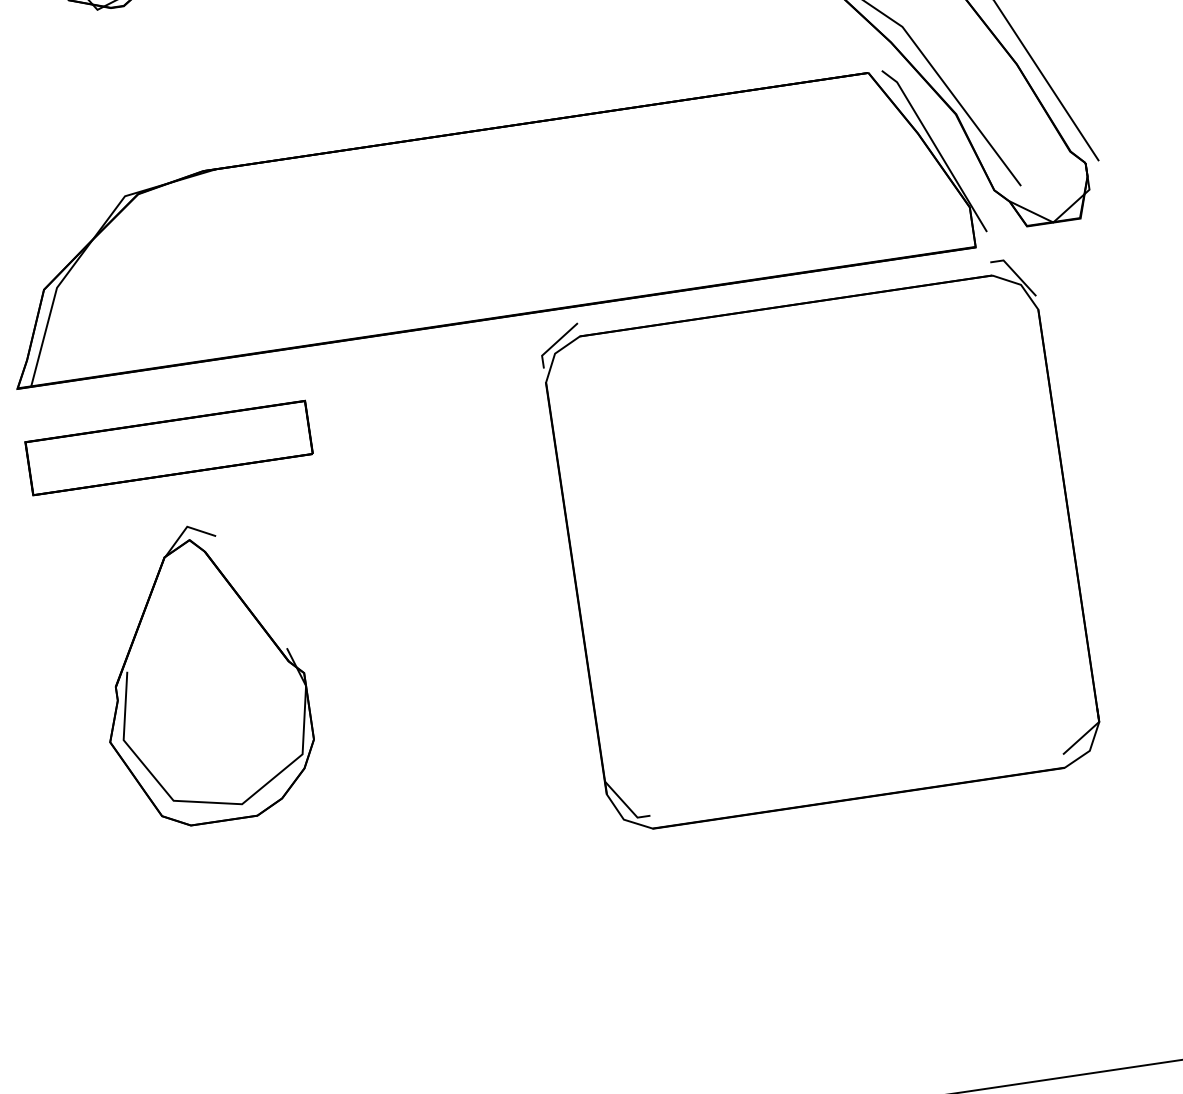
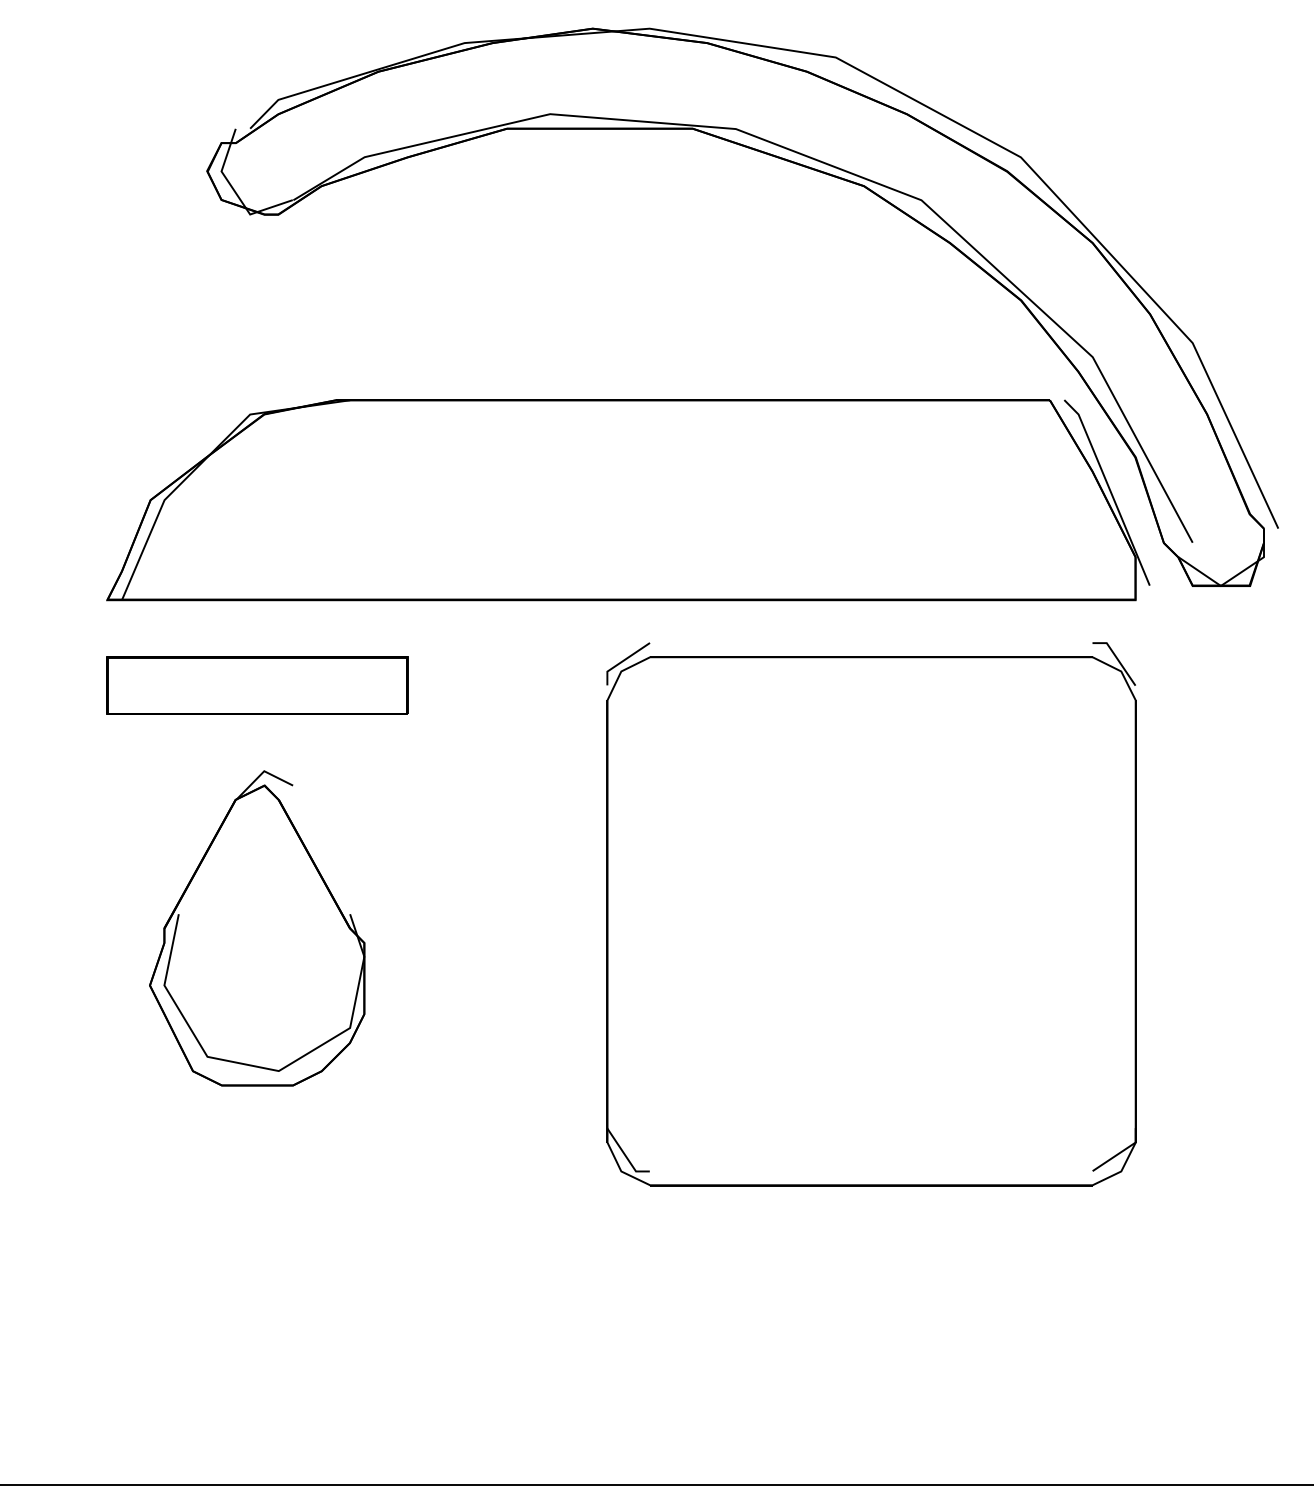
part: (821, 545) -> (871, 914), moved

